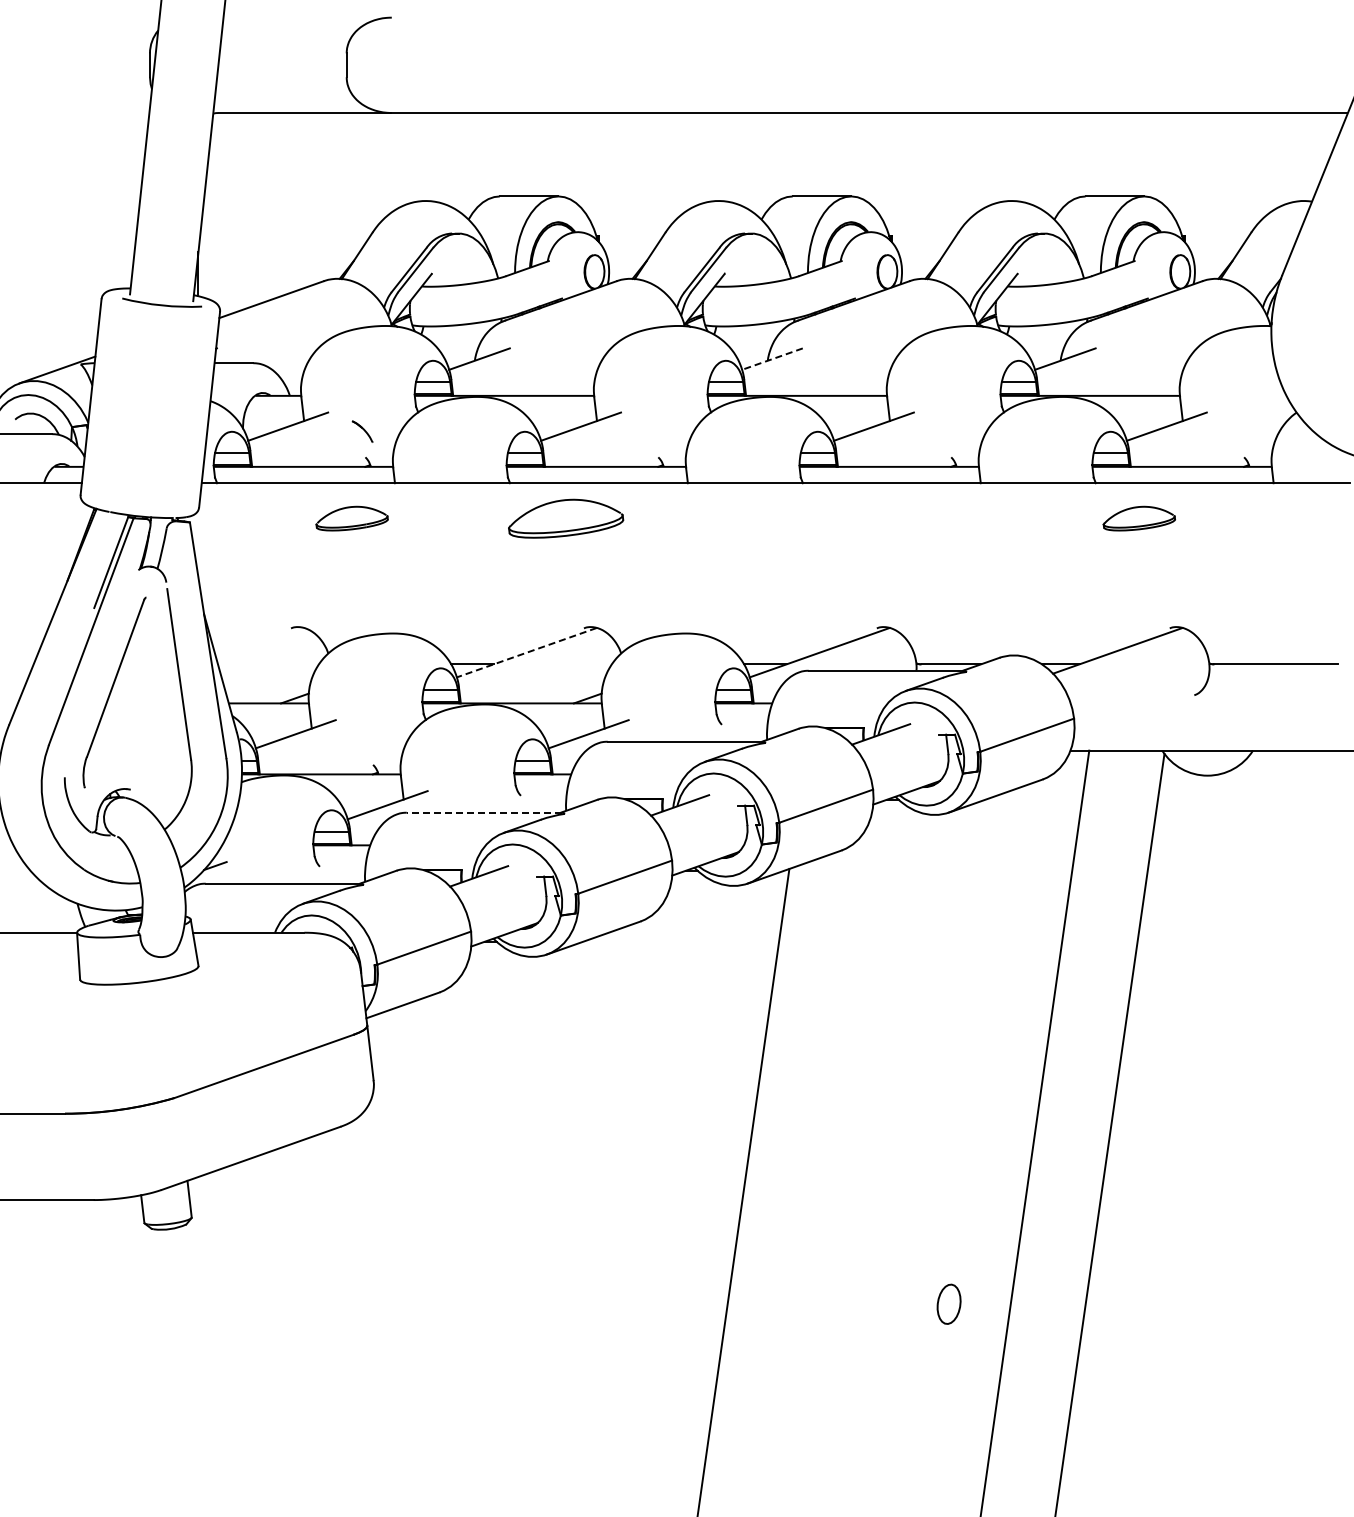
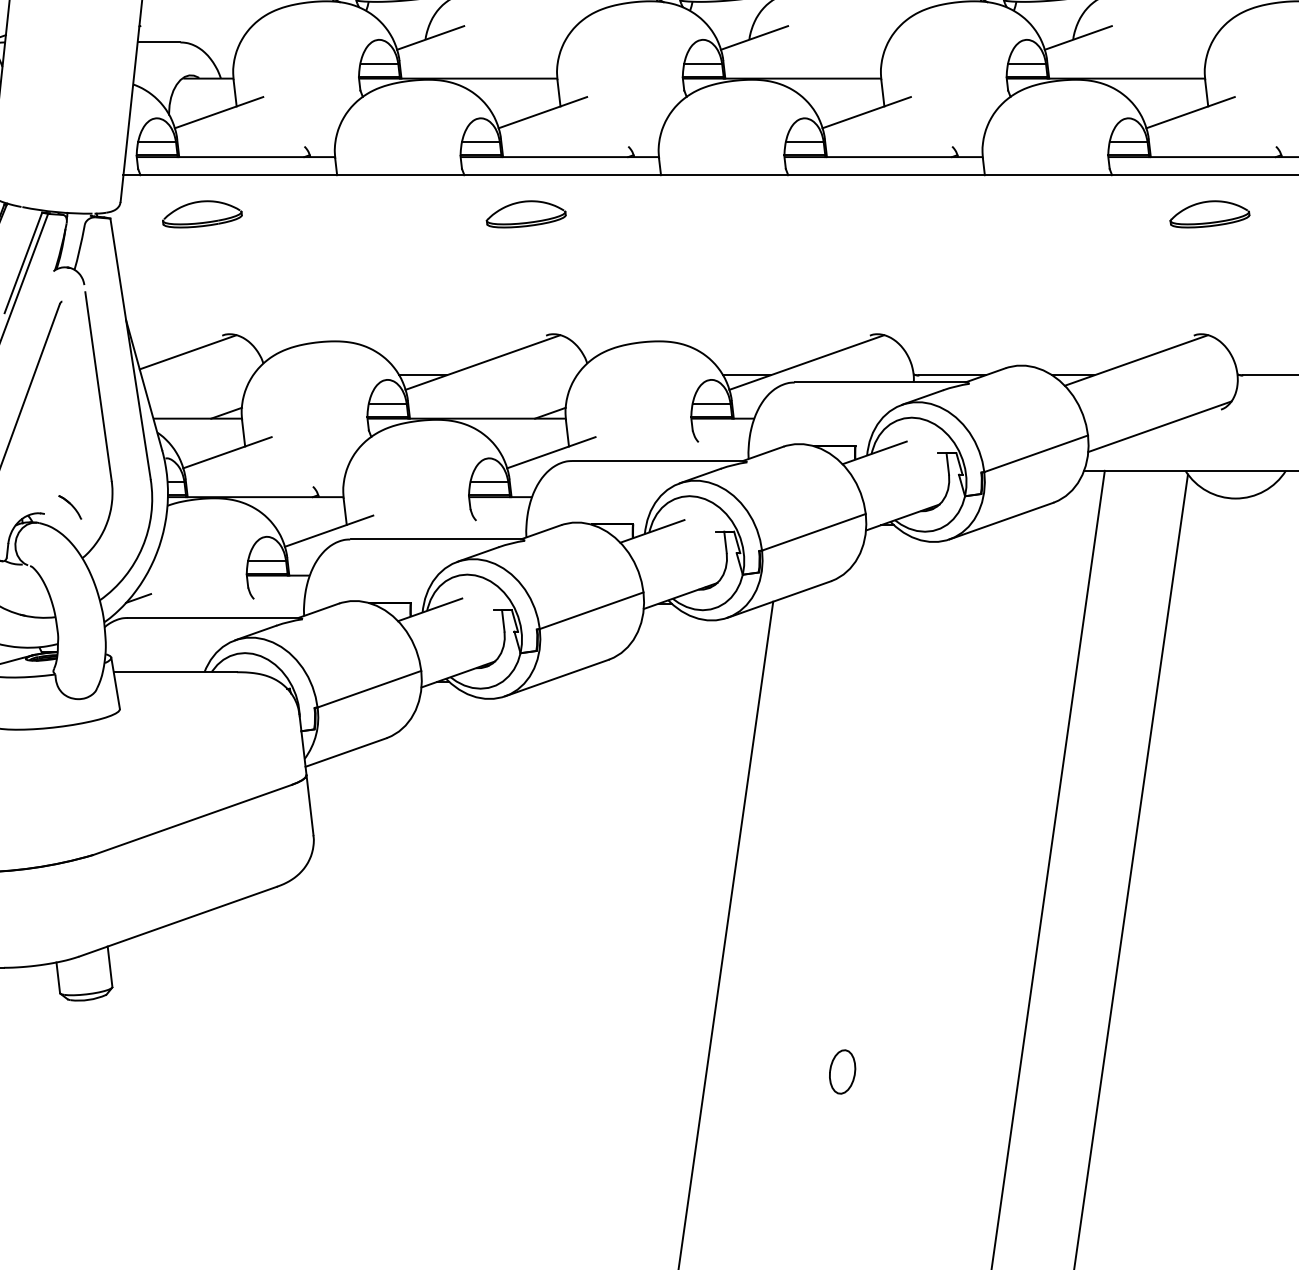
line: (771, 359) -> (753, 38), dashed -> solid
part: (362, 431) -> (70, 507), moved
part: (351, 518) -> (201, 214), moved
part: (565, 518) -> (525, 214), size x0.62
part: (1138, 518) -> (1209, 214), moved
line: (259, 643) -> (187, 352), added
line: (526, 652) -> (482, 362), dashed -> solid
line: (1138, 710) -> (1159, 426), added
line: (483, 812) -> (435, 539), dashed -> solid
part: (948, 1303) -> (841, 1071), moved

